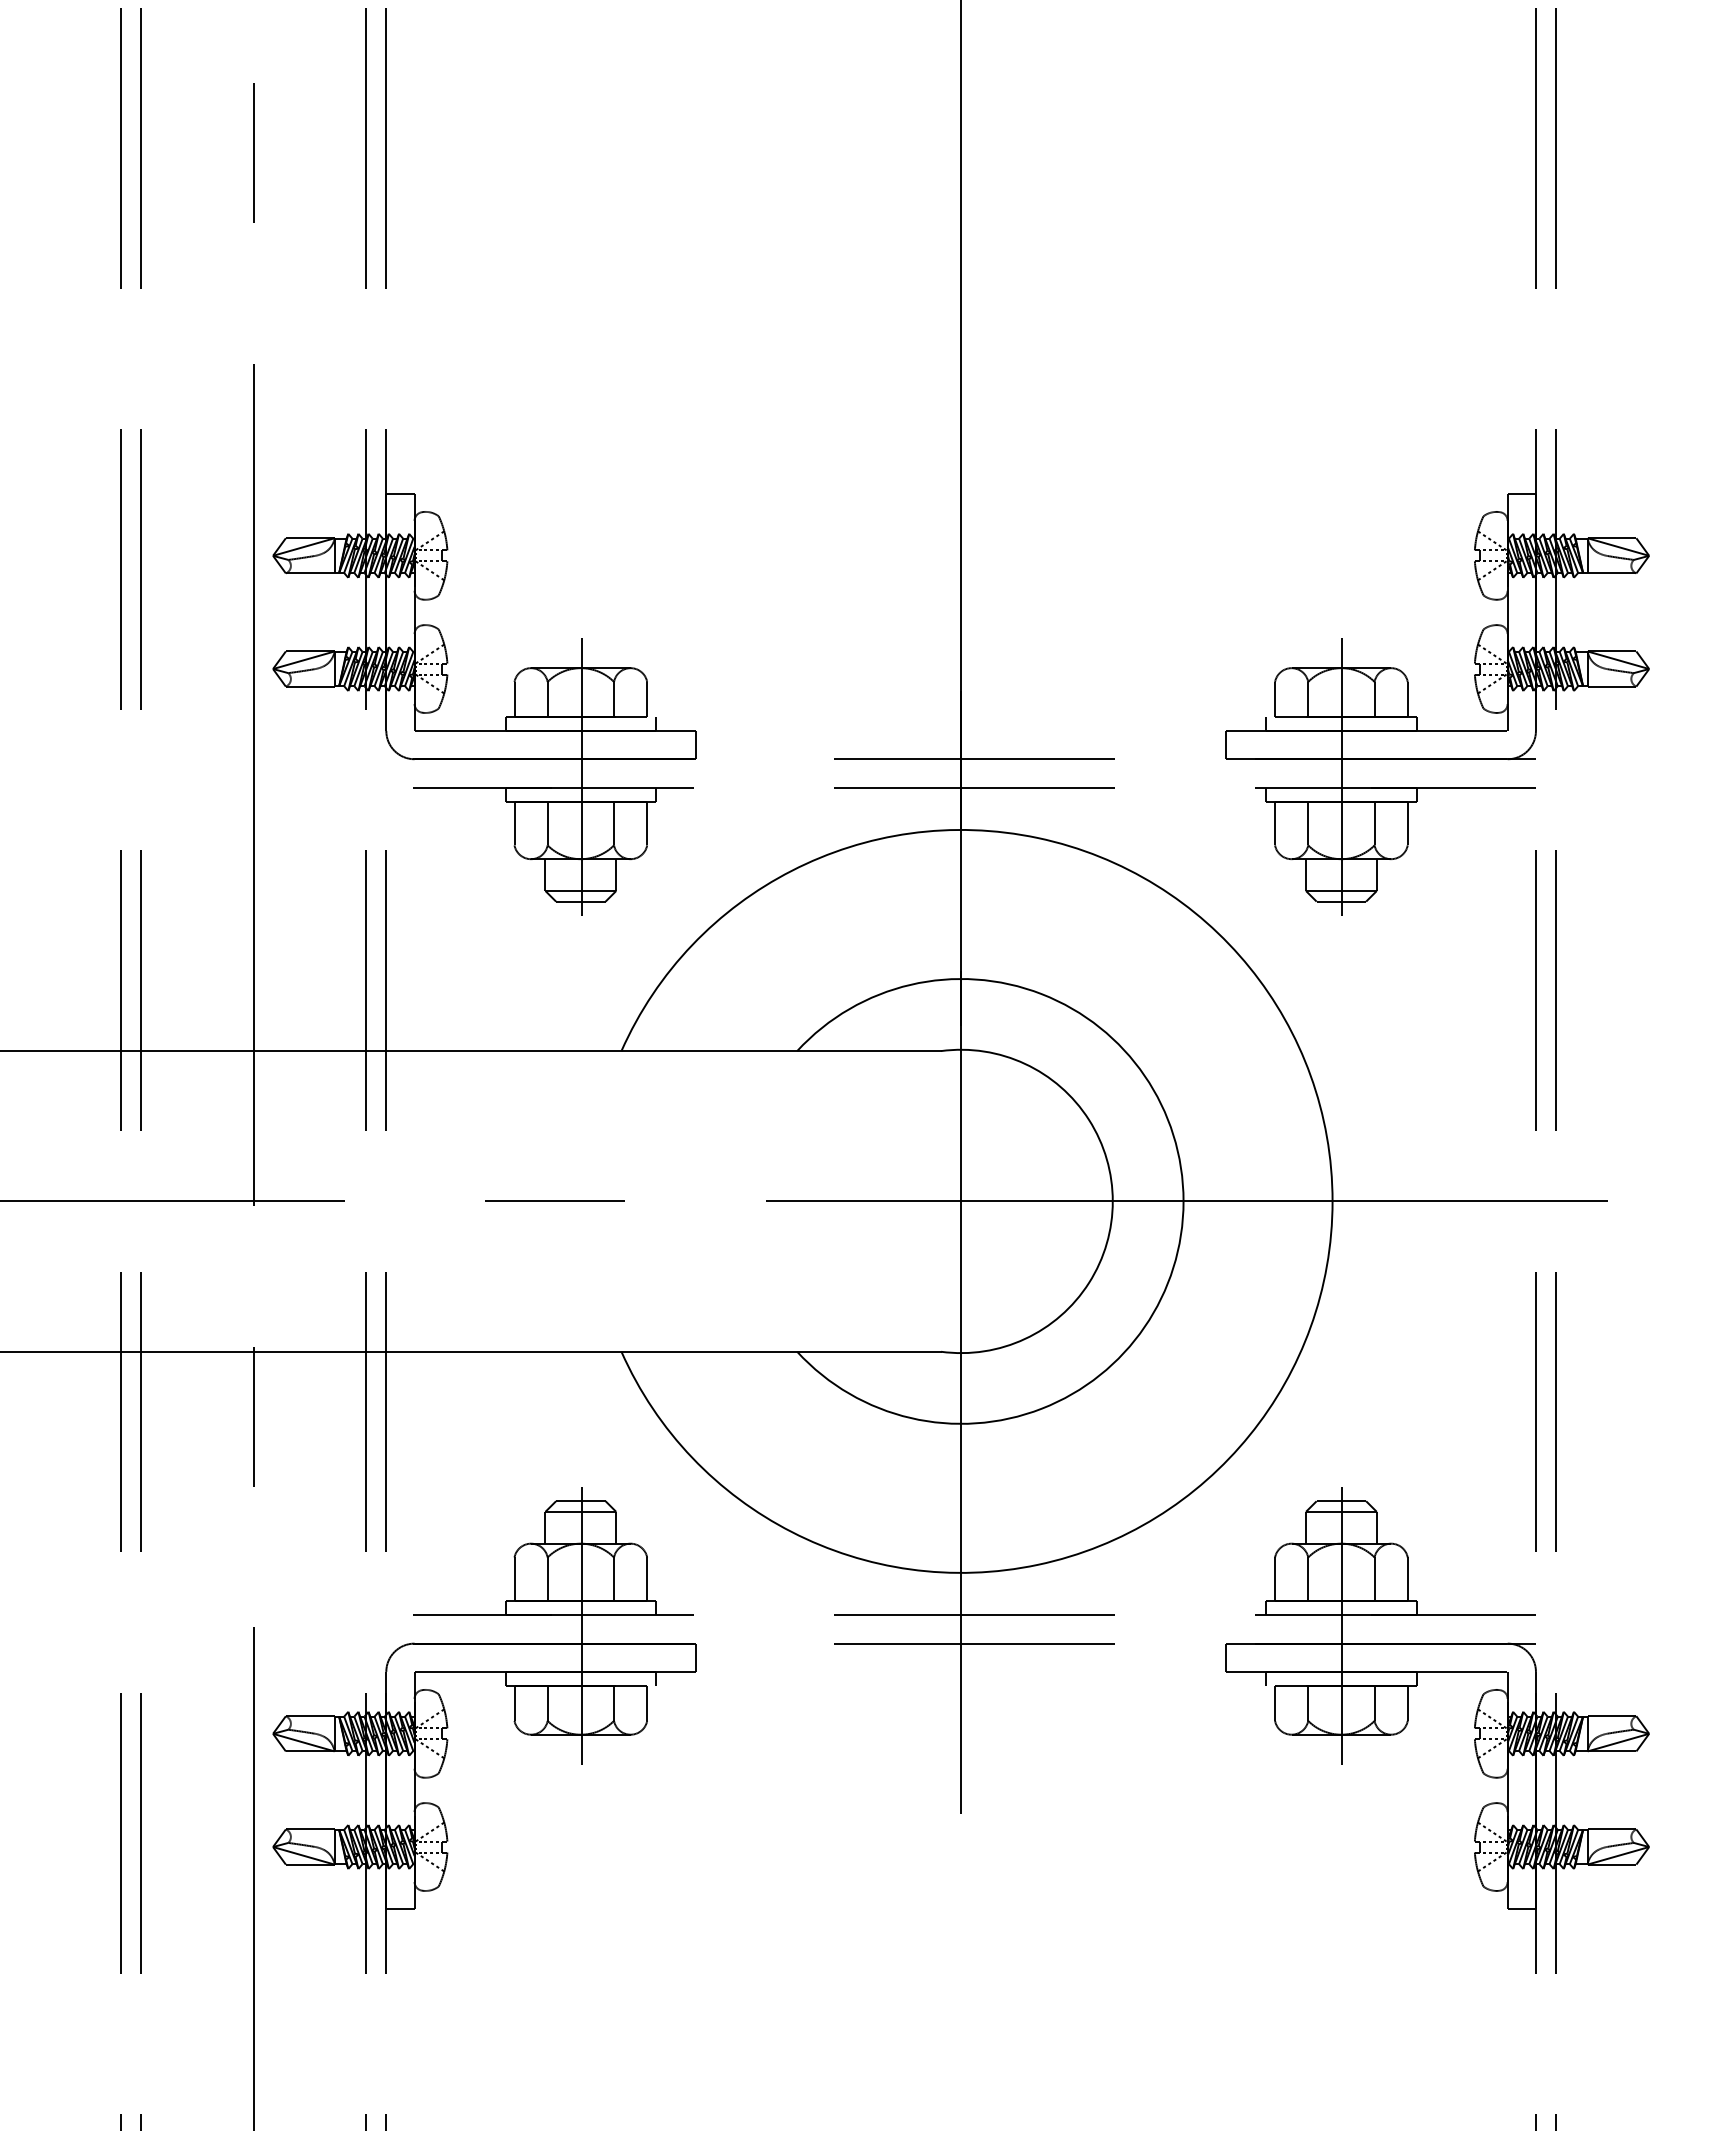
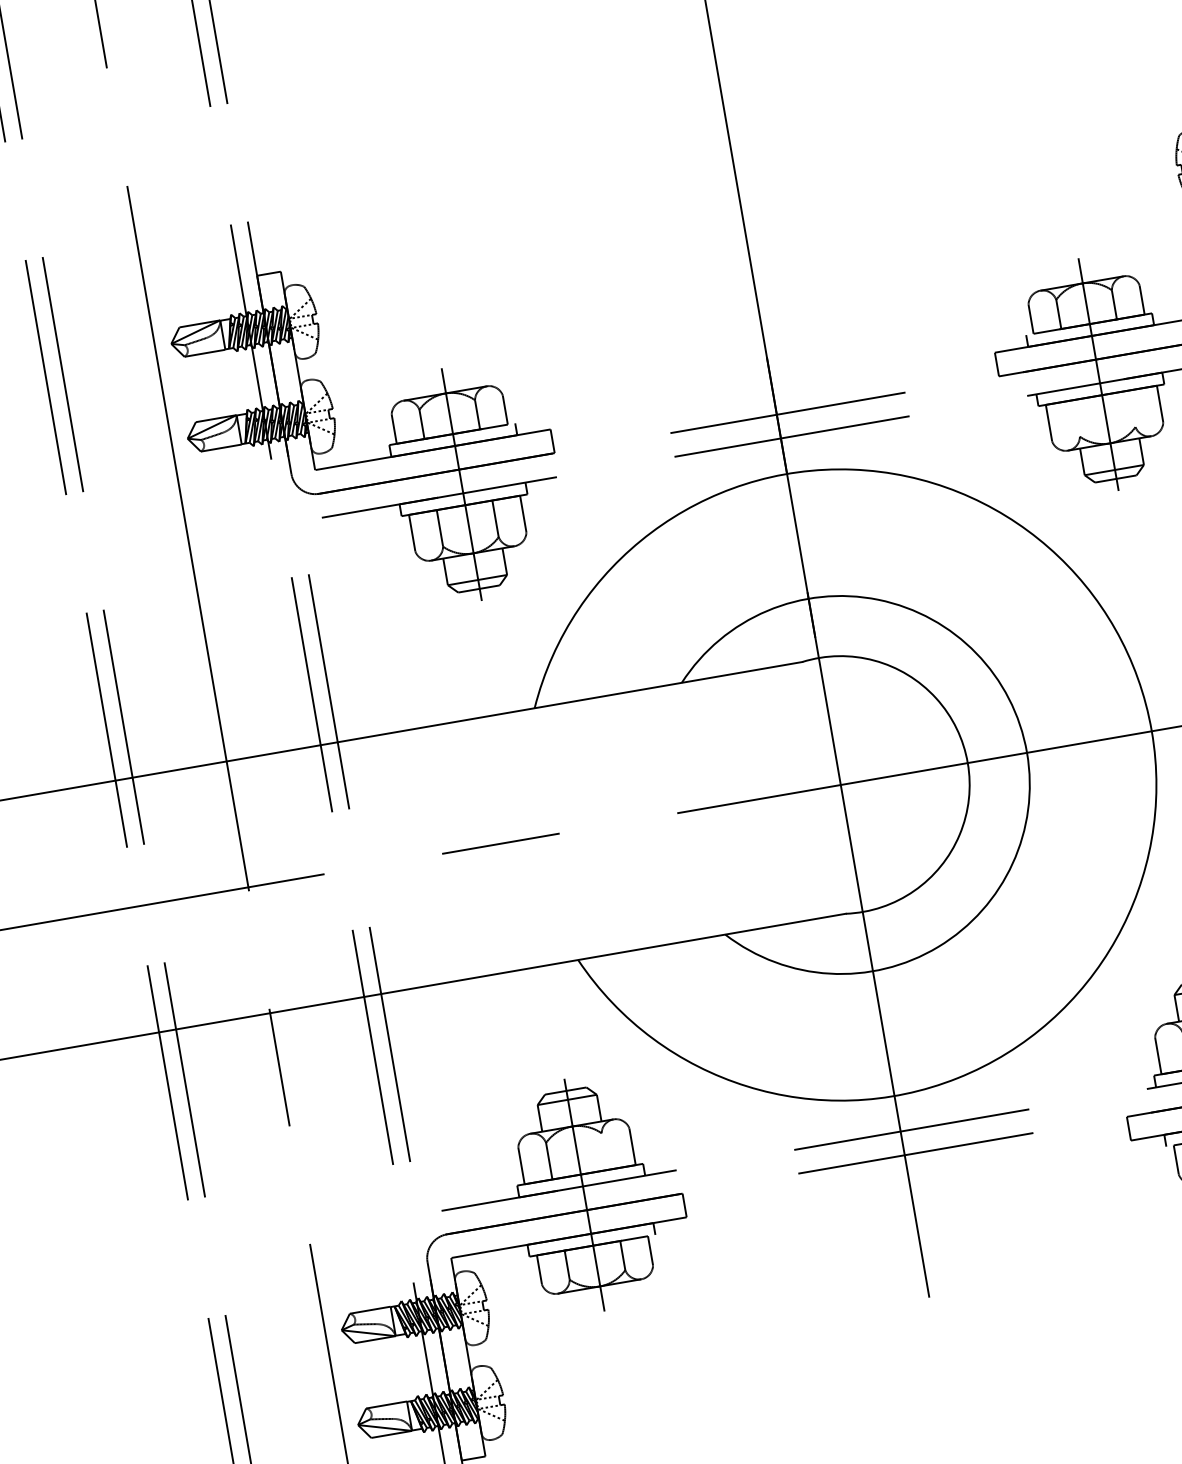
line: (1308, 823) -> (1076, 418), removed
line: (1374, 823) -> (1132, 408), removed
line: (614, 1579) -> (605, 1151), removed

